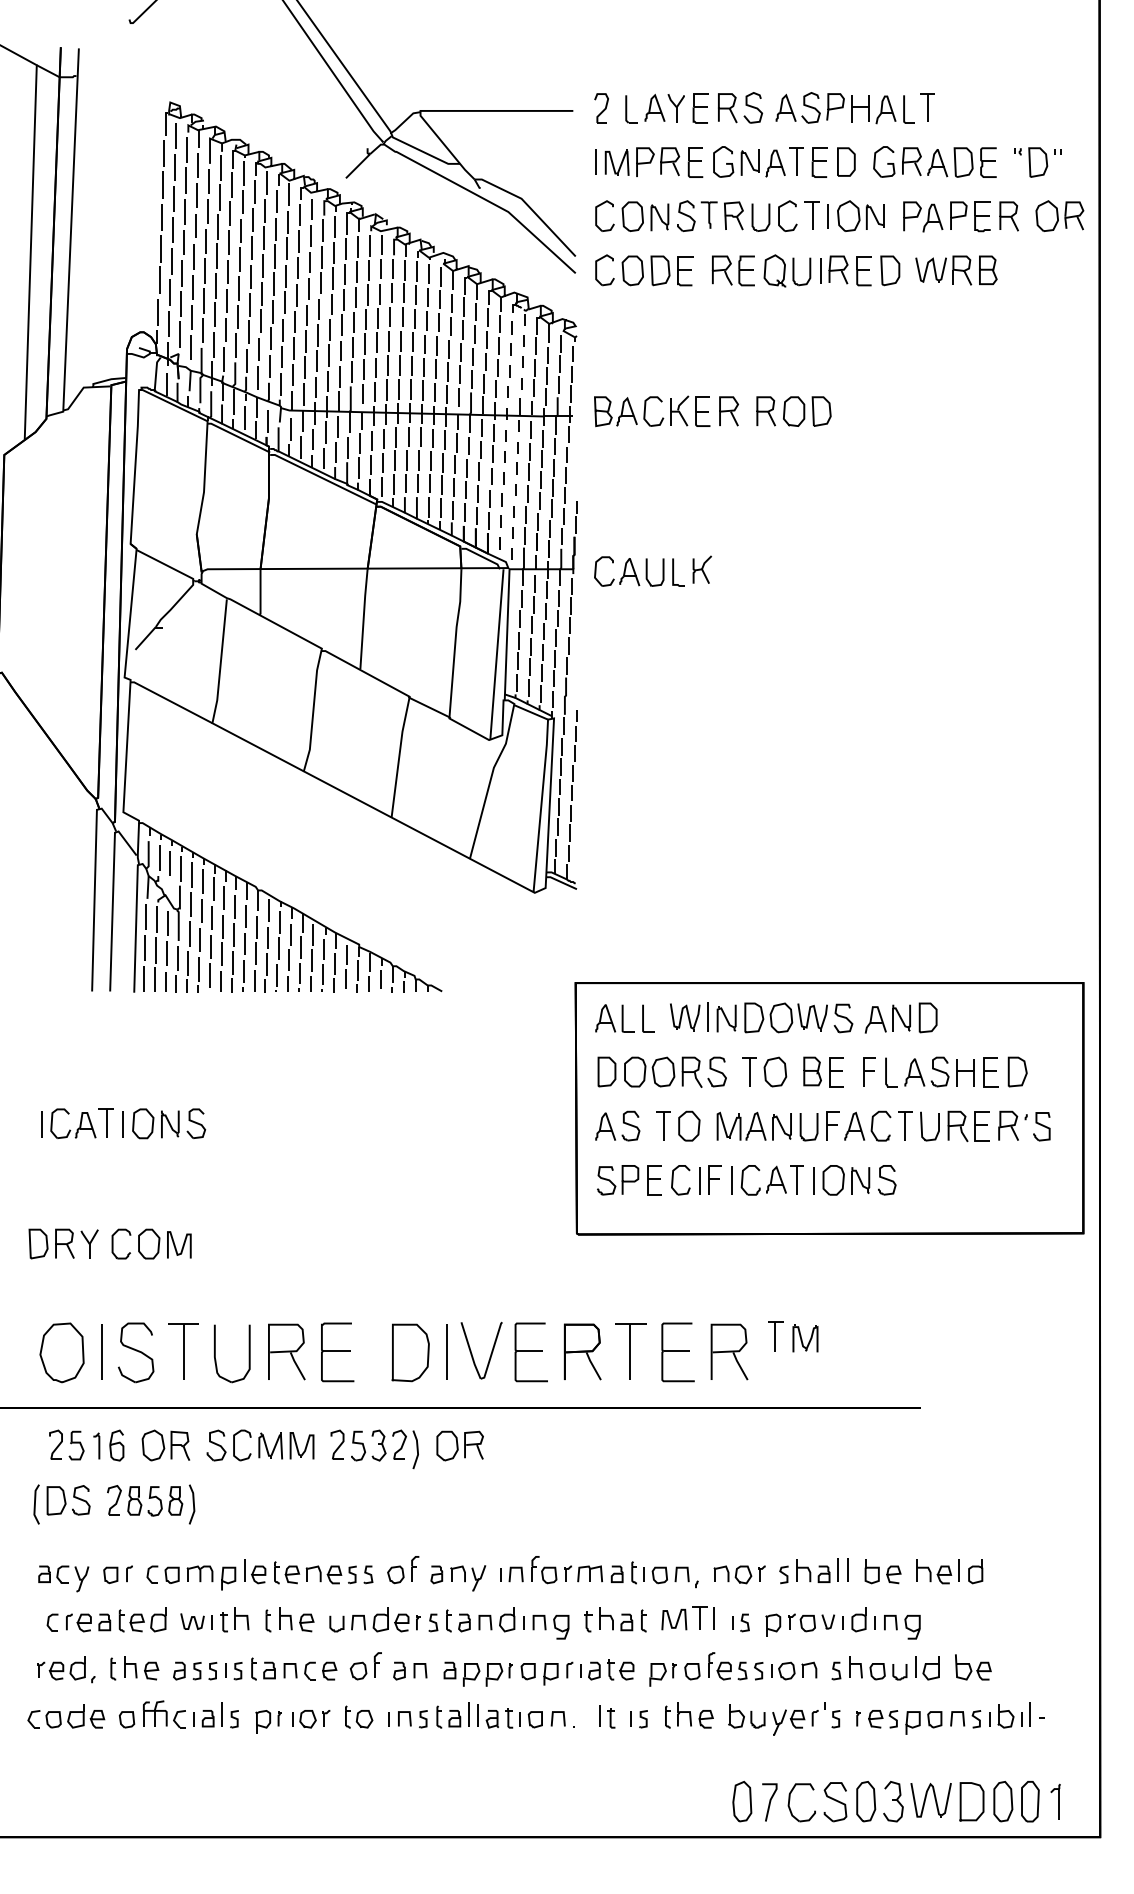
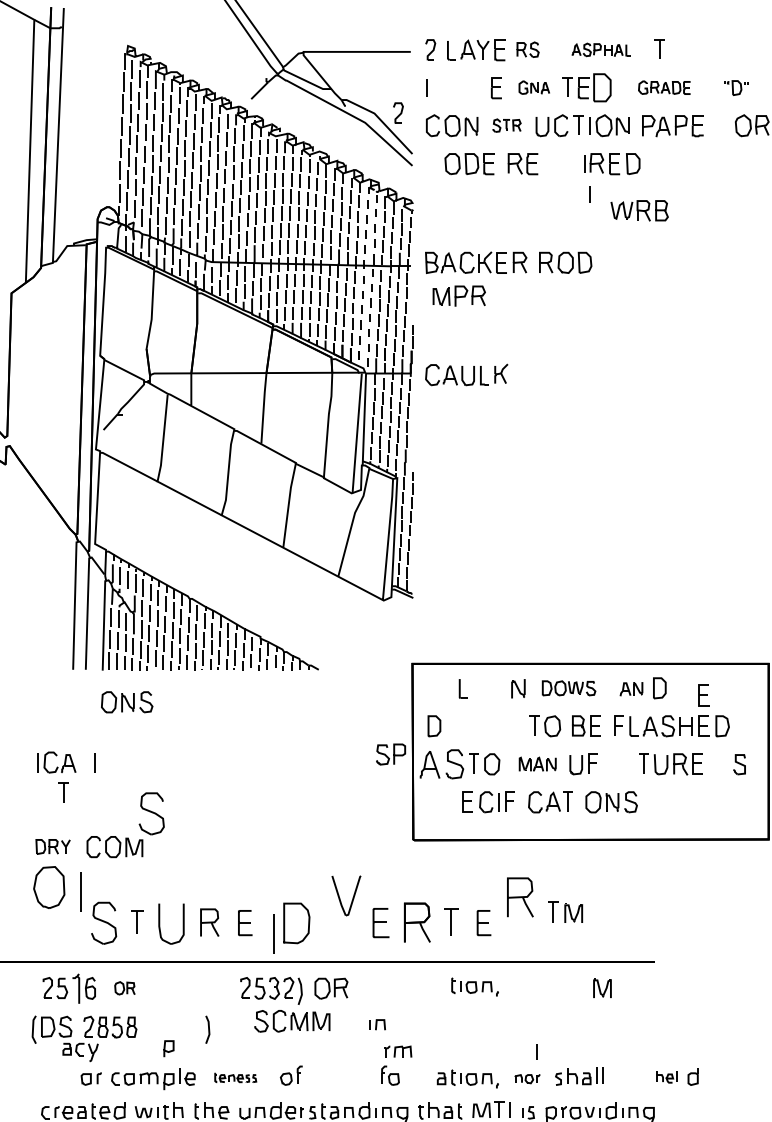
part: (740, 107) -> (528, 49), size x0.7
part: (844, 108) -> (601, 50), size x0.6
part: (642, 161) -> (459, 295), moved
part: (749, 161) -> (534, 87), size x0.6
part: (846, 161) -> (602, 87), size x1.4
part: (934, 161) -> (664, 87), size x0.6
part: (1037, 162) -> (736, 88), size x0.7
part: (555, 198) -> (398, 113), added
part: (710, 215) -> (507, 125), size x0.6
part: (1008, 216) -> (716, 125), removed
part: (597, 270) -> (427, 163), removed
part: (787, 270) -> (561, 163), removed
part: (956, 270) -> (639, 210), moved
line: (827, 314) -> (589, 194), added
part: (689, 1016) -> (492, 687), removed
part: (798, 1017) -> (568, 688), size x0.7
part: (614, 1018) -> (439, 688), removed
part: (887, 1018) -> (631, 688), size x0.7
part: (990, 1028) -> (703, 695), added
part: (675, 1071) -> (482, 725), removed
part: (105, 1122) -> (63, 791), moved
part: (169, 1123) -> (127, 702), moved
part: (617, 1125) -> (441, 763), size x1.4
part: (753, 1125) -> (537, 763), size x0.7
part: (867, 1125) -> (617, 763), removed
part: (1012, 1125) -> (718, 763), removed
part: (618, 1180) -> (391, 754), moved
line: (731, 1180) -> (521, 802), removed
line: (813, 1180) -> (579, 802), removed
part: (204, 1196) -> (152, 813), added
part: (63, 1243) -> (53, 846), size x0.7
line: (101, 1351) -> (81, 891), moved
part: (183, 1351) -> (137, 922), size x0.6
part: (286, 1351) -> (209, 922), size x0.7
line: (446, 1351) -> (274, 933), moved
part: (630, 1351) -> (450, 922), size x0.7
part: (729, 1351) -> (520, 897), moved
part: (61, 1352) -> (48, 887), moved
part: (337, 1352) -> (245, 923), size x0.6
part: (530, 1352) -> (380, 923), size x0.7
part: (677, 1352) -> (483, 923), size x0.6
part: (472, 1353) -> (340, 897), moved
part: (664, 1443) -> (474, 986), added
part: (96, 1445) -> (76, 988), size x1.6
part: (165, 1445) -> (124, 988), size x0.6
part: (260, 1445) -> (292, 1021), moved
part: (846, 1445) -> (602, 988), added
line: (193, 1504) -> (208, 1029), moved
curve: (229, 1534) -> (169, 1050), added
line: (753, 1535) -> (537, 1051), added
part: (882, 1571) -> (627, 1076), removed
part: (937, 1571) -> (666, 1076), size x0.7
part: (323, 1572) -> (235, 1077), size x0.6
part: (583, 1573) -> (398, 1051), moved
part: (511, 1574) -> (377, 1024), moved
part: (739, 1574) -> (527, 1078), size x0.7
part: (63, 1578) -> (80, 1052), moved
part: (458, 1578) -> (330, 1081), removed

